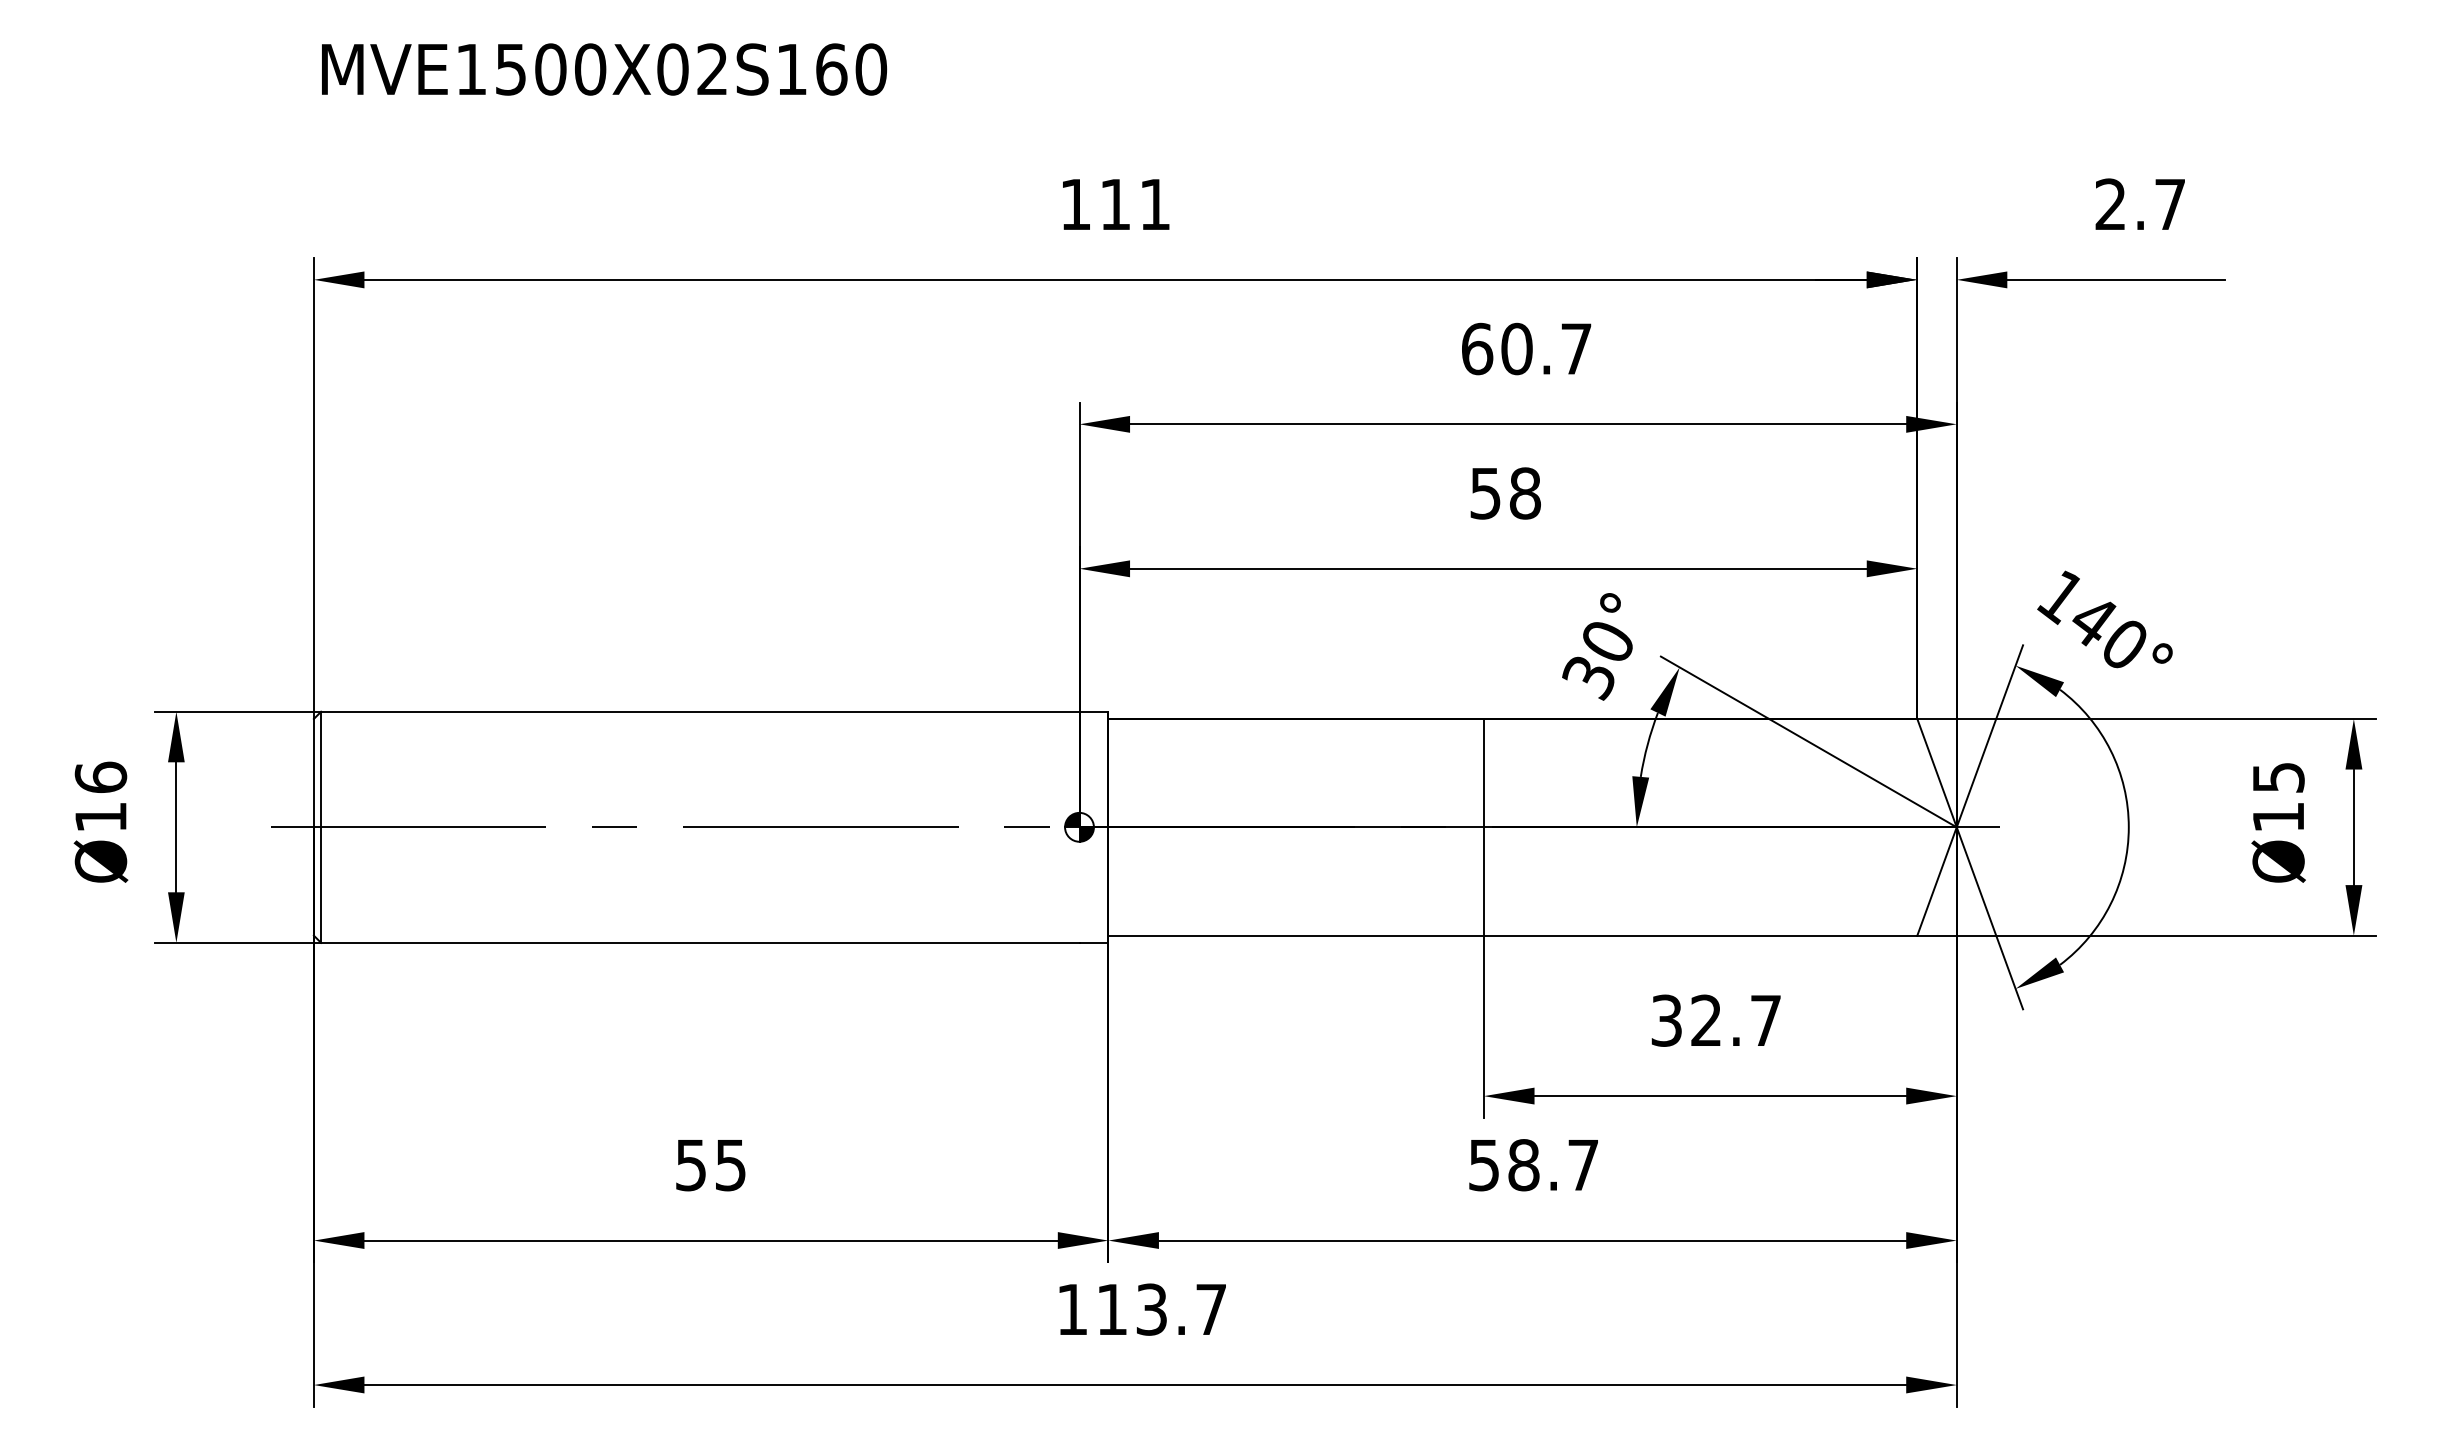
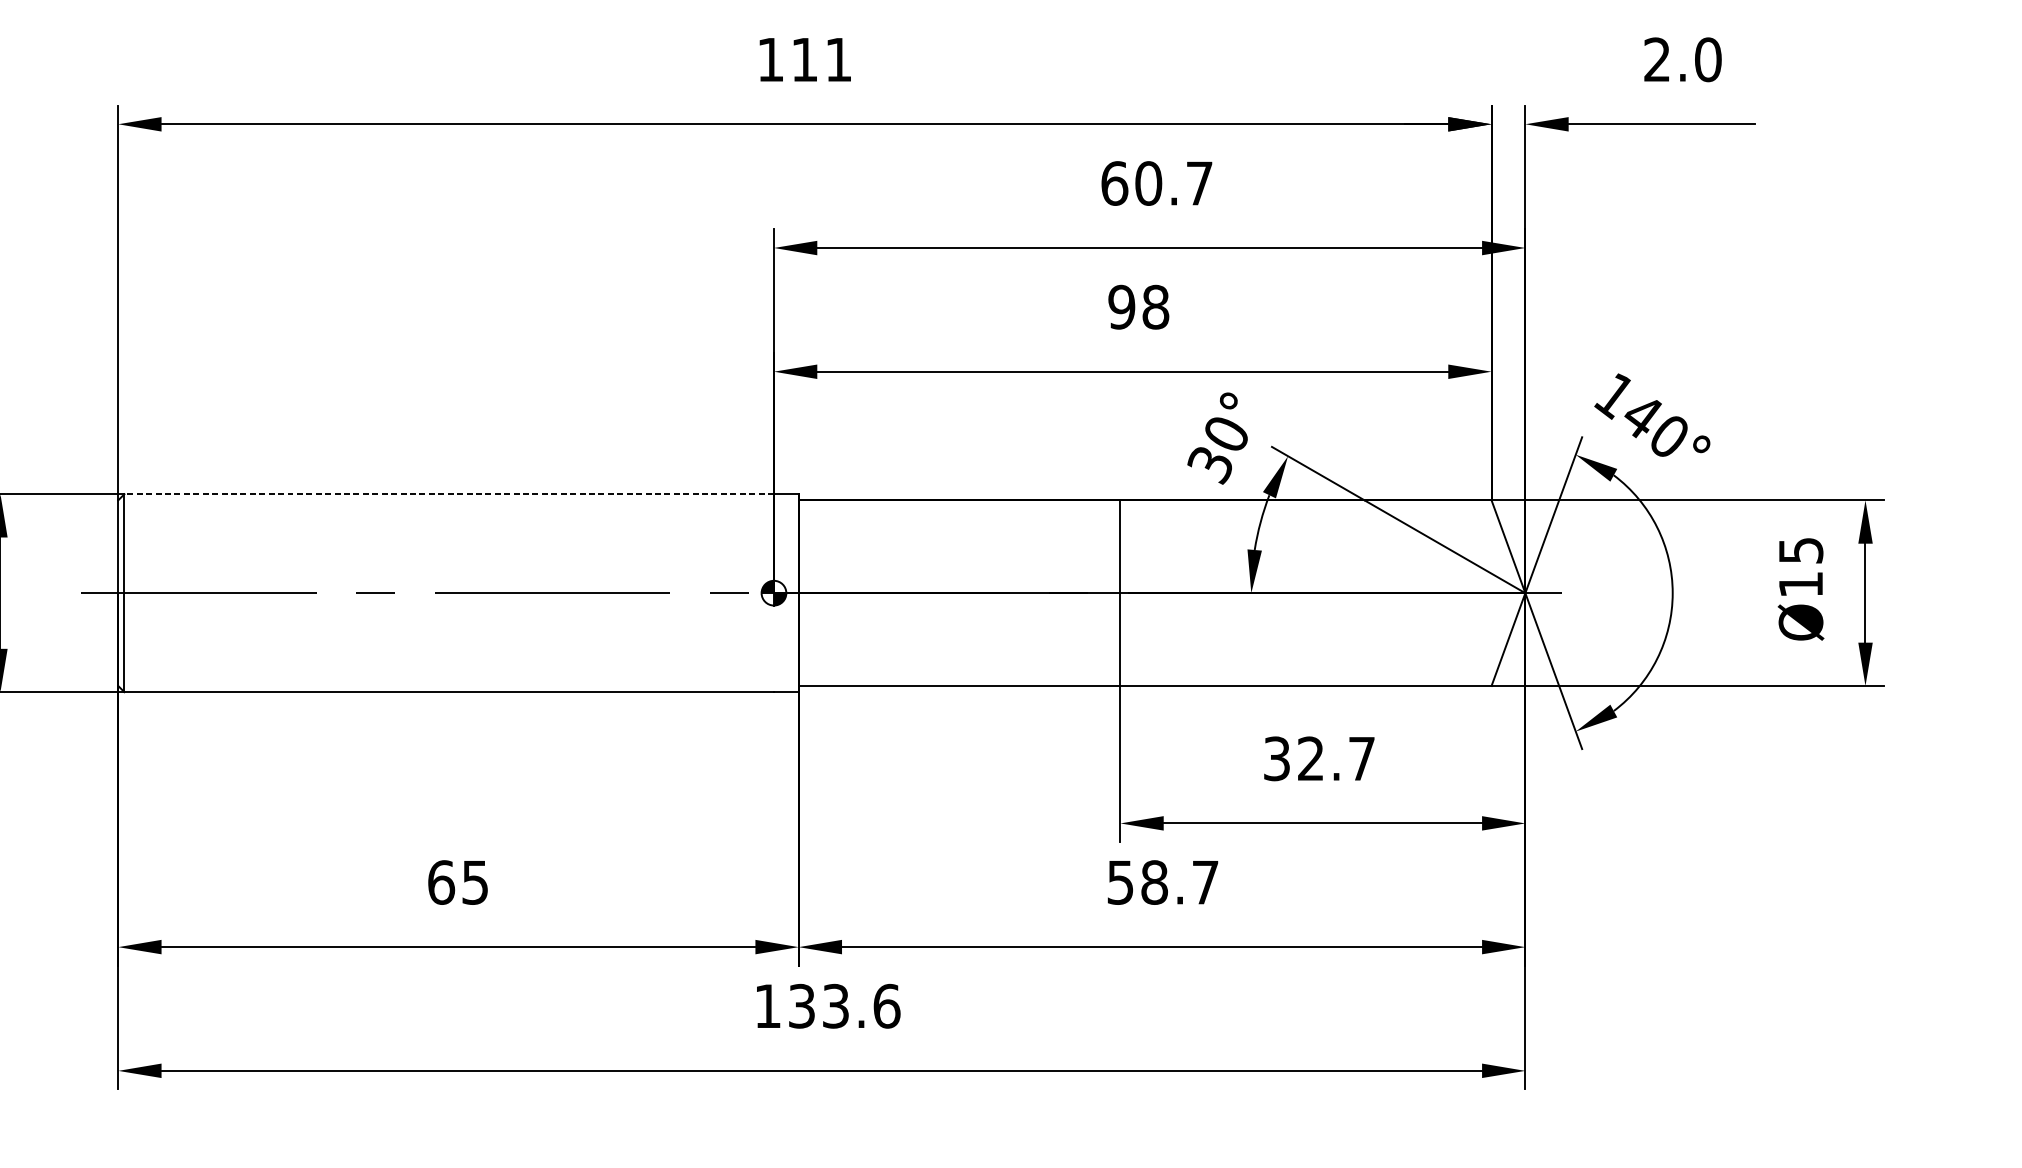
text: (2170, 204) -> (1708, 59), 2.7 -> 2.0
text: (1485, 493) -> (1121, 307), 58 -> 98
line: (699, 711) -> (448, 493), solid -> dashed
text: (691, 1165) -> (441, 882), 55 -> 65
text: (1162, 1309) -> (845, 1006), 113.7 -> 133.6

